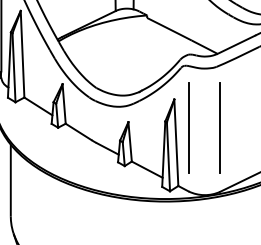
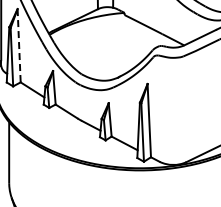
line: (22, 53) -> (19, 45), solid -> dashed
line: (220, 127) -> (186, 107), removed
line: (188, 128) -> (159, 108), removed

